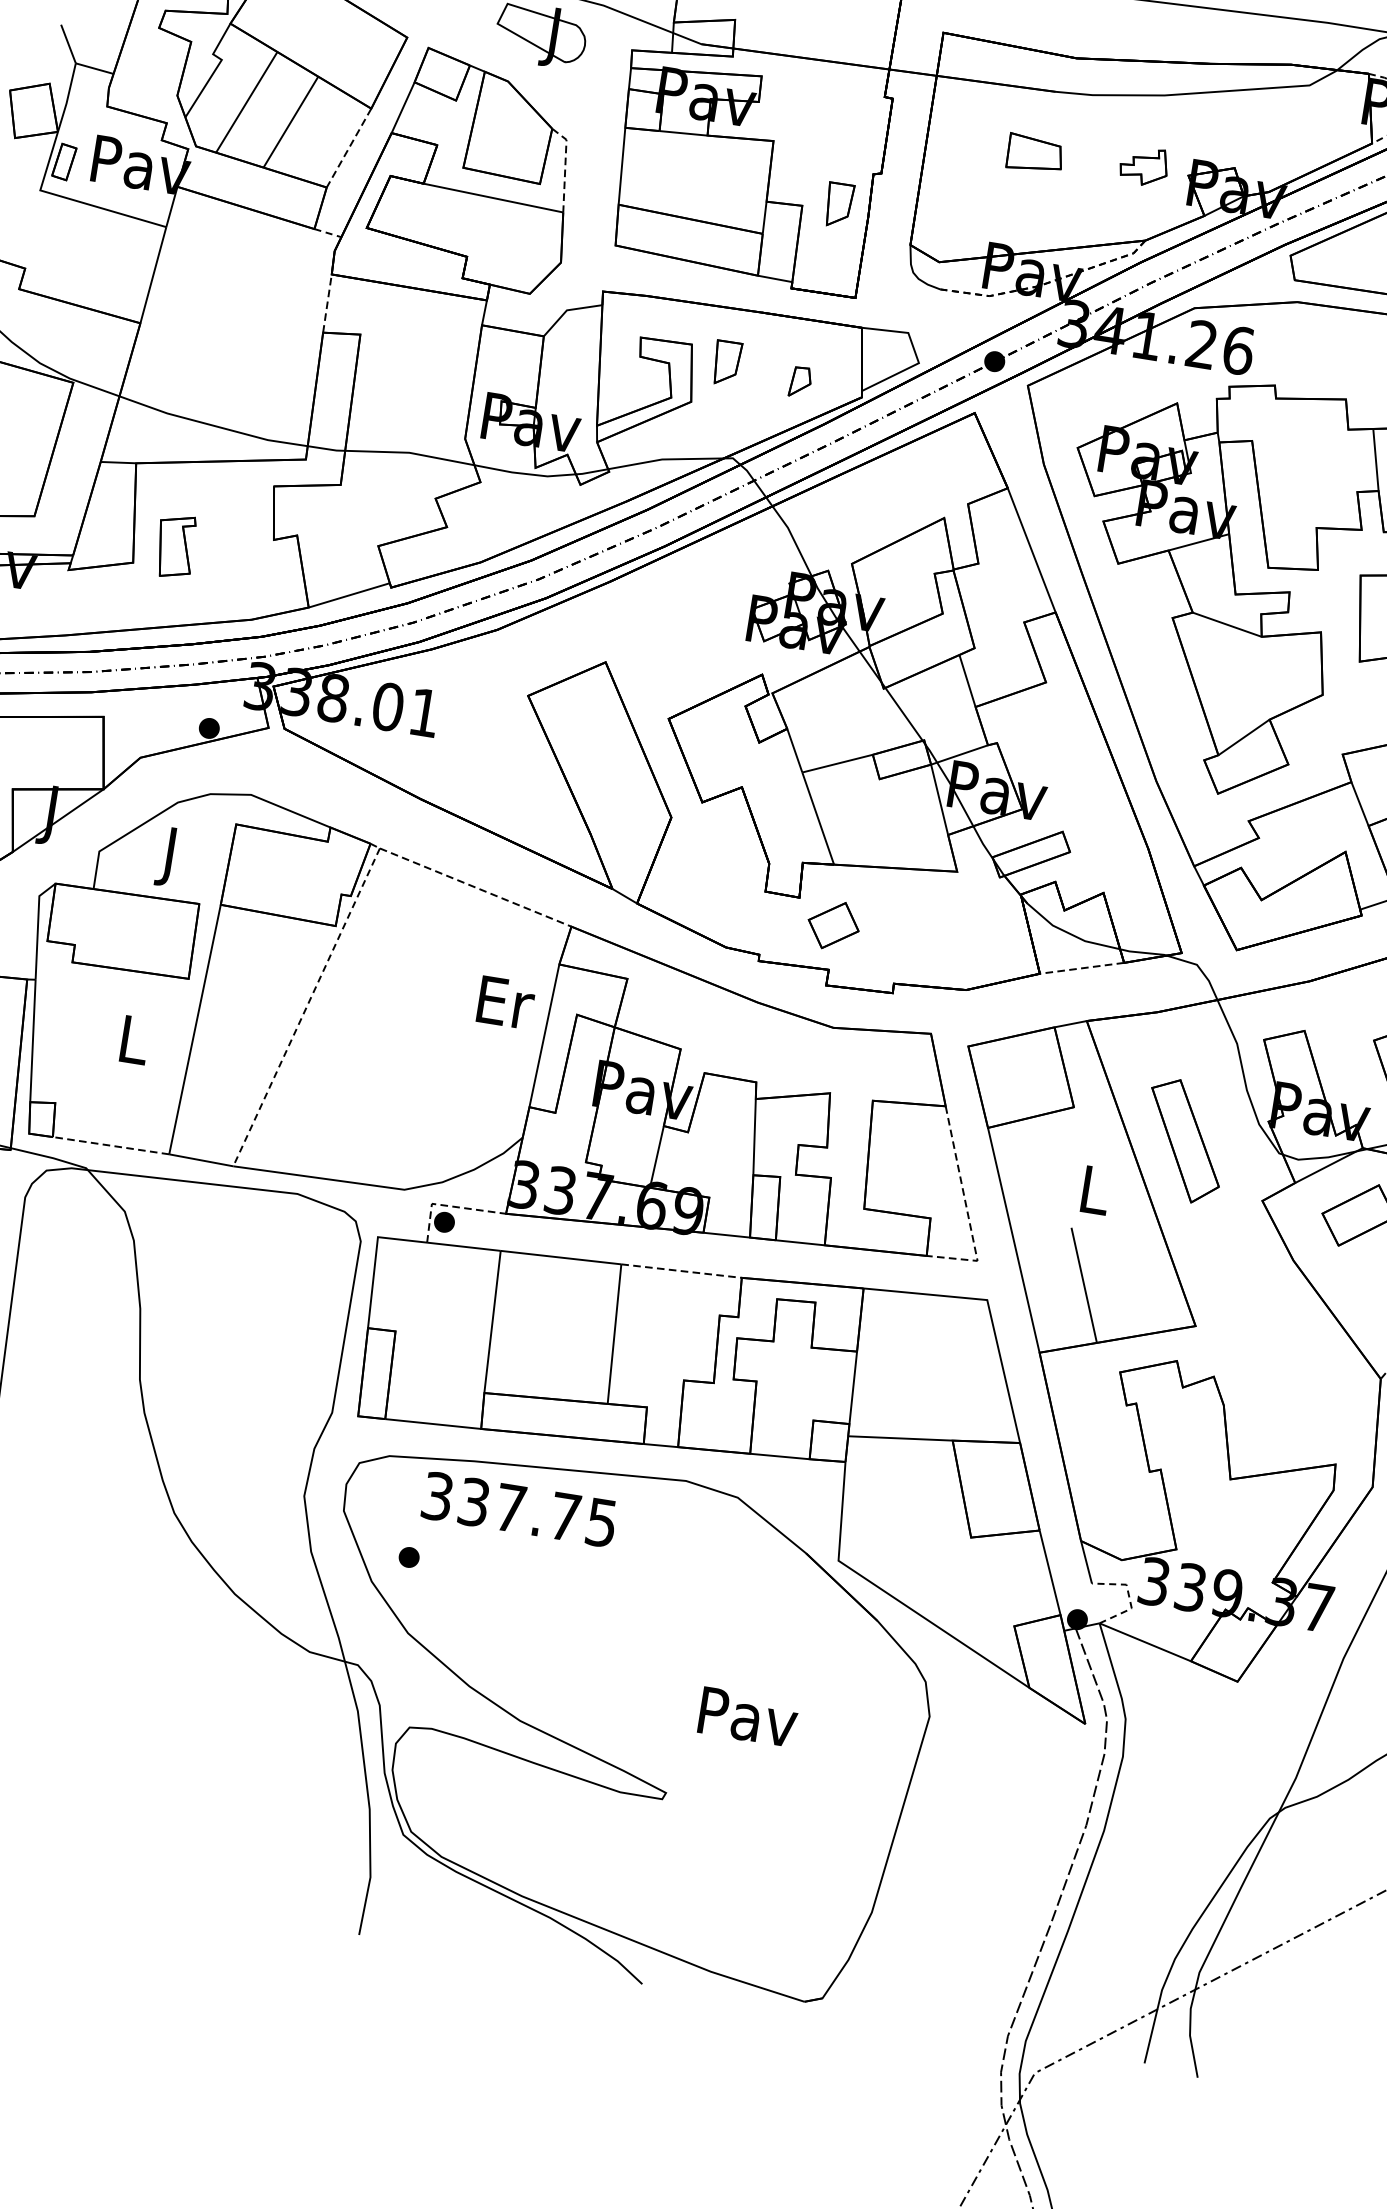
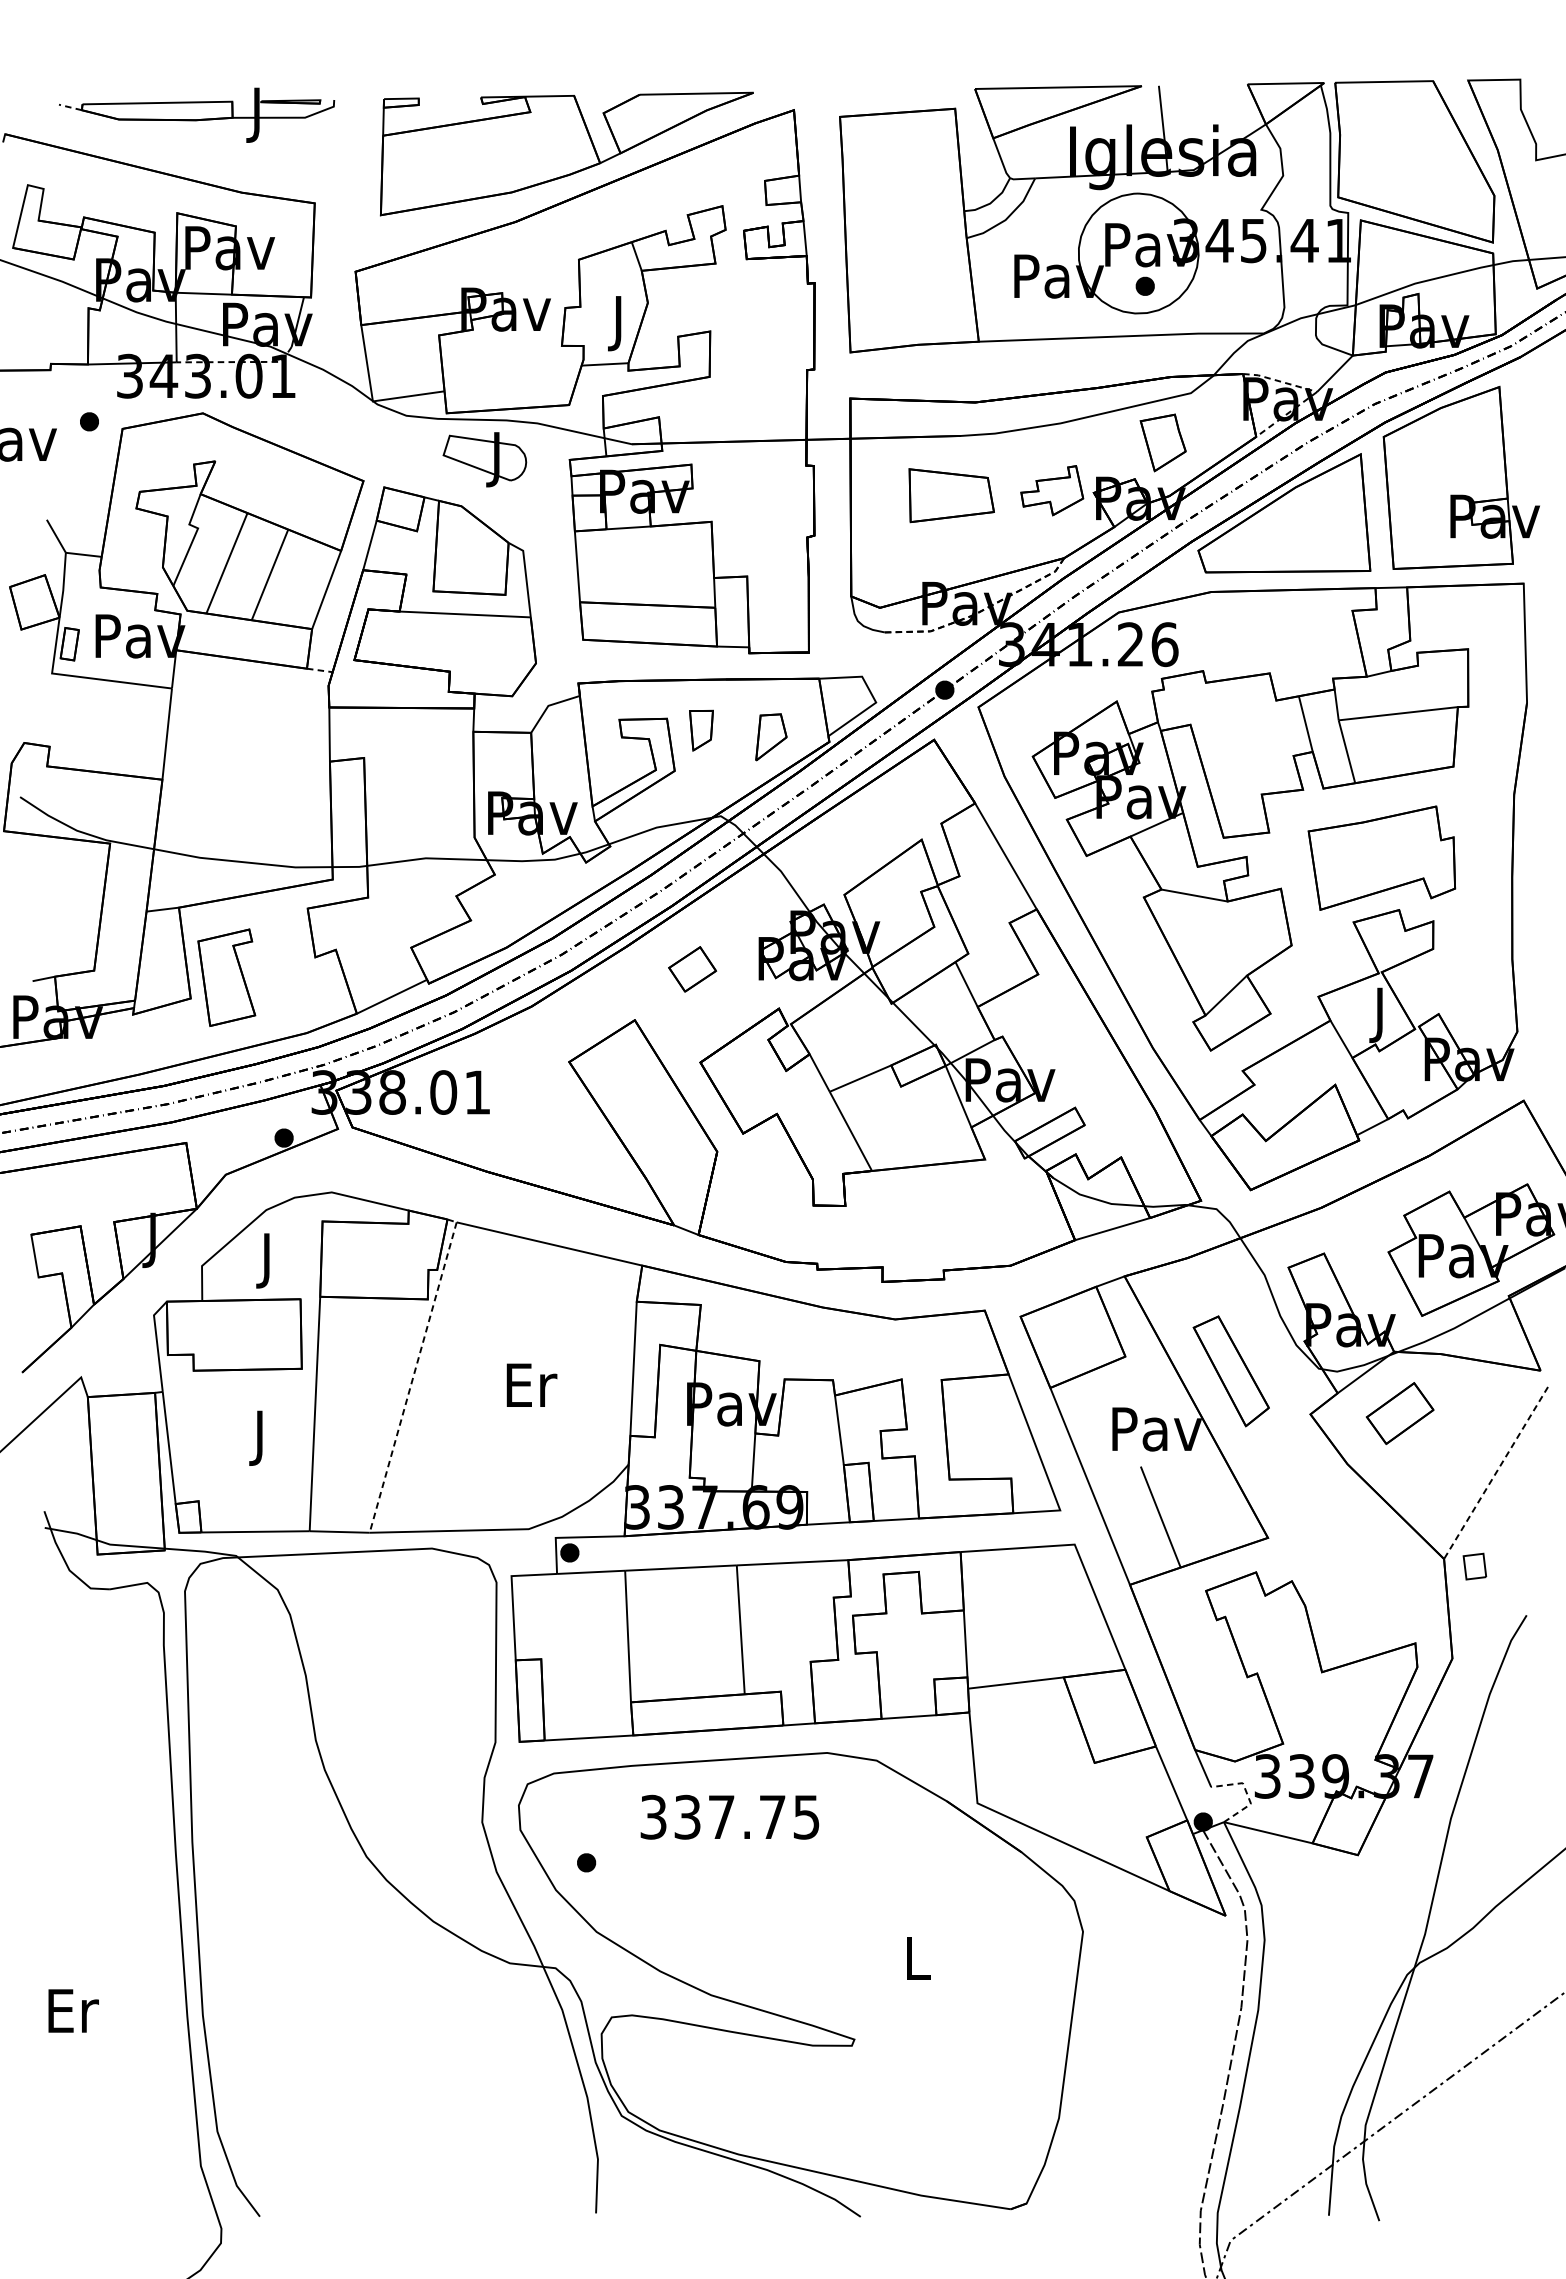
part: (1270, 133) -> (1162, 442), added
line: (348, 148) -> (326, 590), dashed -> solid
part: (1035, 154) -> (951, 495), size x1.67
line: (565, 166) -> (526, 575), dashed -> solid
part: (1144, 166) -> (1052, 490), size x1.43
part: (839, 205) -> (780, 570), removed
line: (327, 303) -> (329, 734), dashed -> solid
part: (800, 382) -> (771, 737), size x1.67
part: (175, 546) -> (226, 977), size x1.67
line: (475, 888) -> (549, 1244), dashed -> solid
part: (833, 925) -> (692, 969), moved
line: (1081, 968) -> (1112, 1229), dashed -> solid
text: (505, 1001) -> (531, 1384), moved
text: (133, 1045) -> (261, 1437), L -> J
line: (111, 1145) -> (255, 1531), dashed -> solid
text: (1094, 1190) -> (1156, 1429), L -> Pav
line: (448, 1206) -> (571, 1537), dashed -> solid
line: (967, 1209) -> (1043, 1465), dashed -> solid
line: (681, 1270) -> (792, 1562), dashed -> solid
text: (519, 1508) -> (729, 1816), moved
text: (748, 1717) -> (918, 1958), Pav -> L

